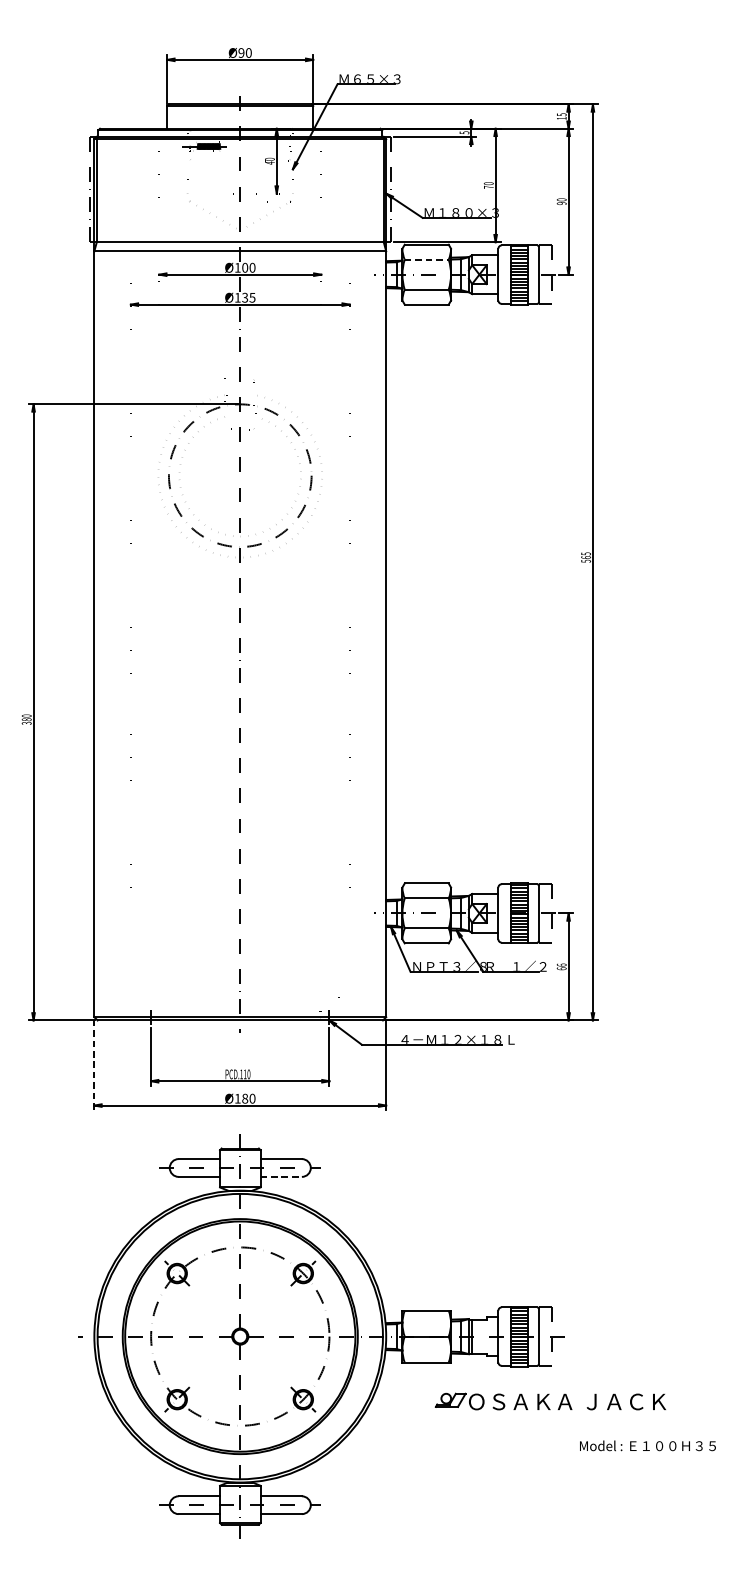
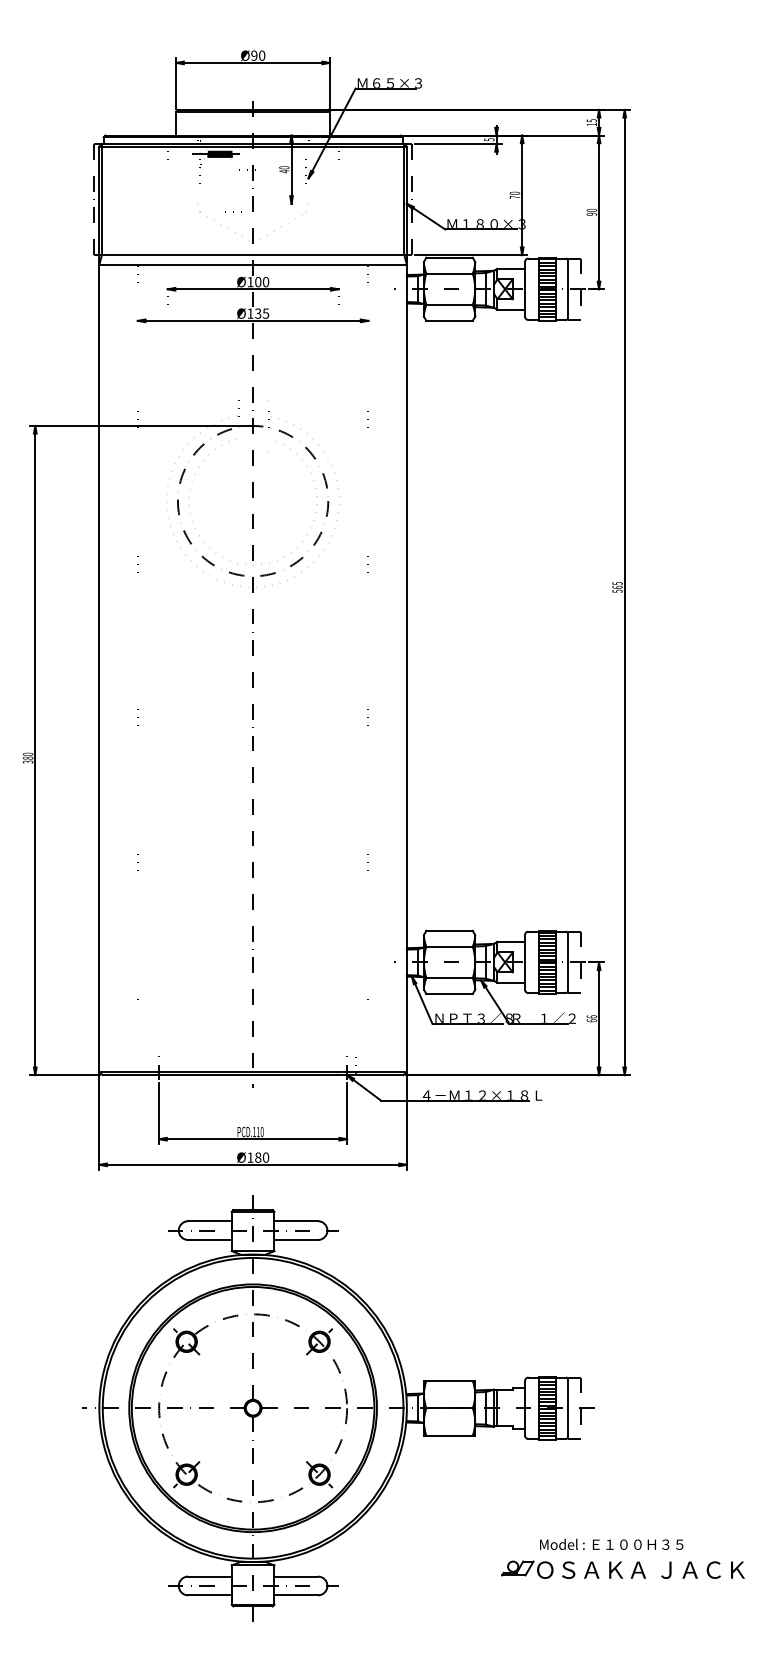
line: (427, 259) -> (450, 273), dashed -> solid
line: (94, 1065) -> (99, 1122), dashed -> solid
line: (281, 1177) -> (296, 1240), dashed -> solid
part: (550, 1401) -> (622, 1569), moved
text: (647, 1444) -> (611, 1543), moved

